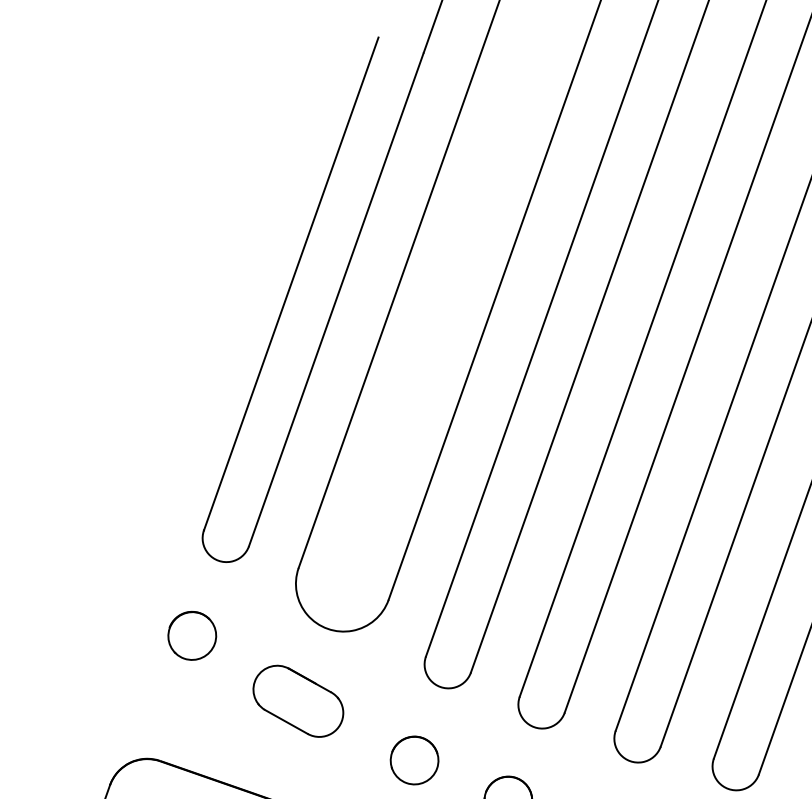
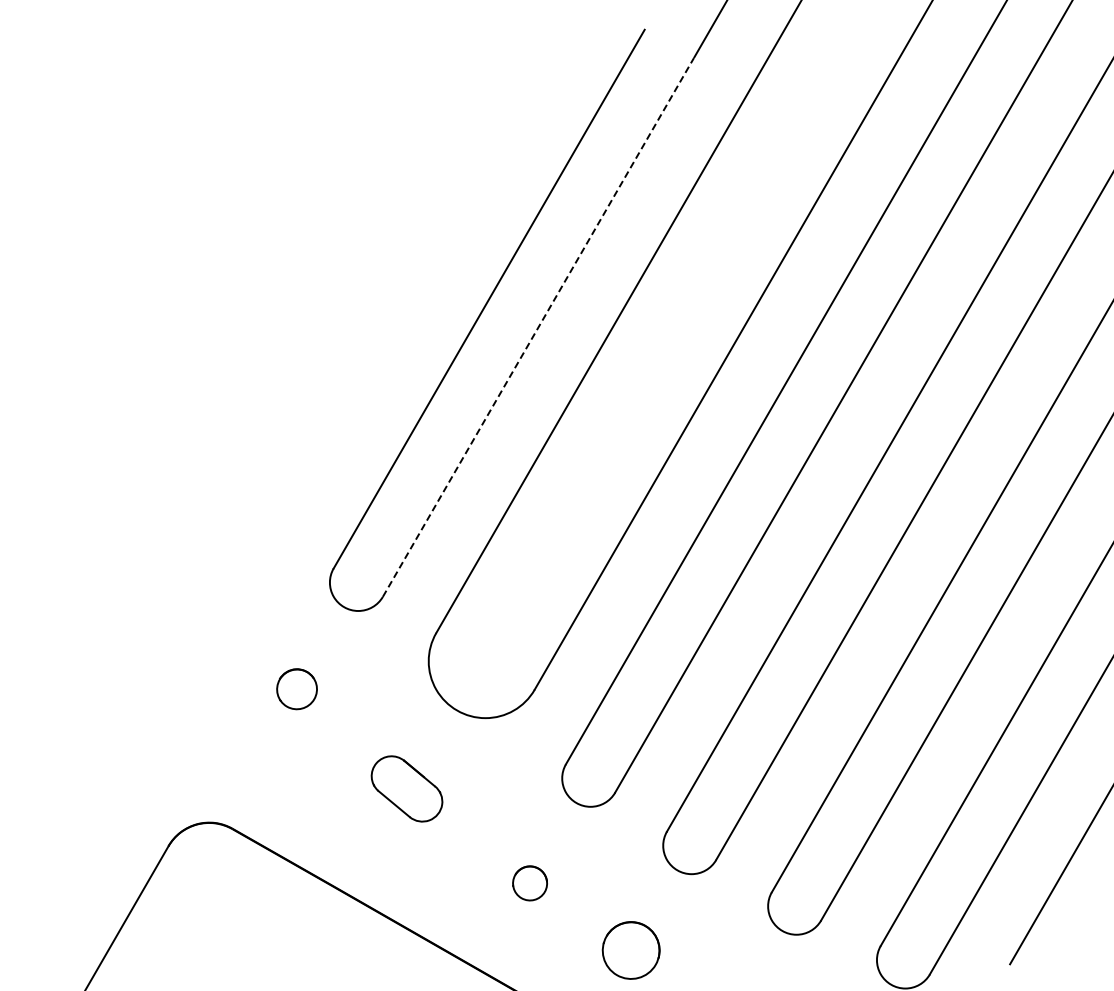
line: (336, 299) -> (538, 327), solid -> dashed
part: (191, 635) -> (296, 688), size x0.7
part: (297, 701) -> (406, 788), size x0.7
part: (414, 760) -> (529, 883), size x0.6

